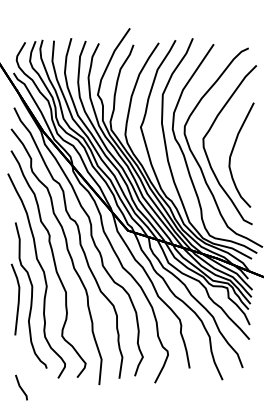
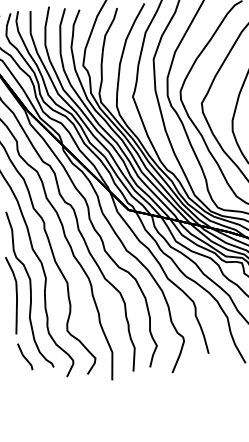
line: (21, 387) -> (25, 356), moved

